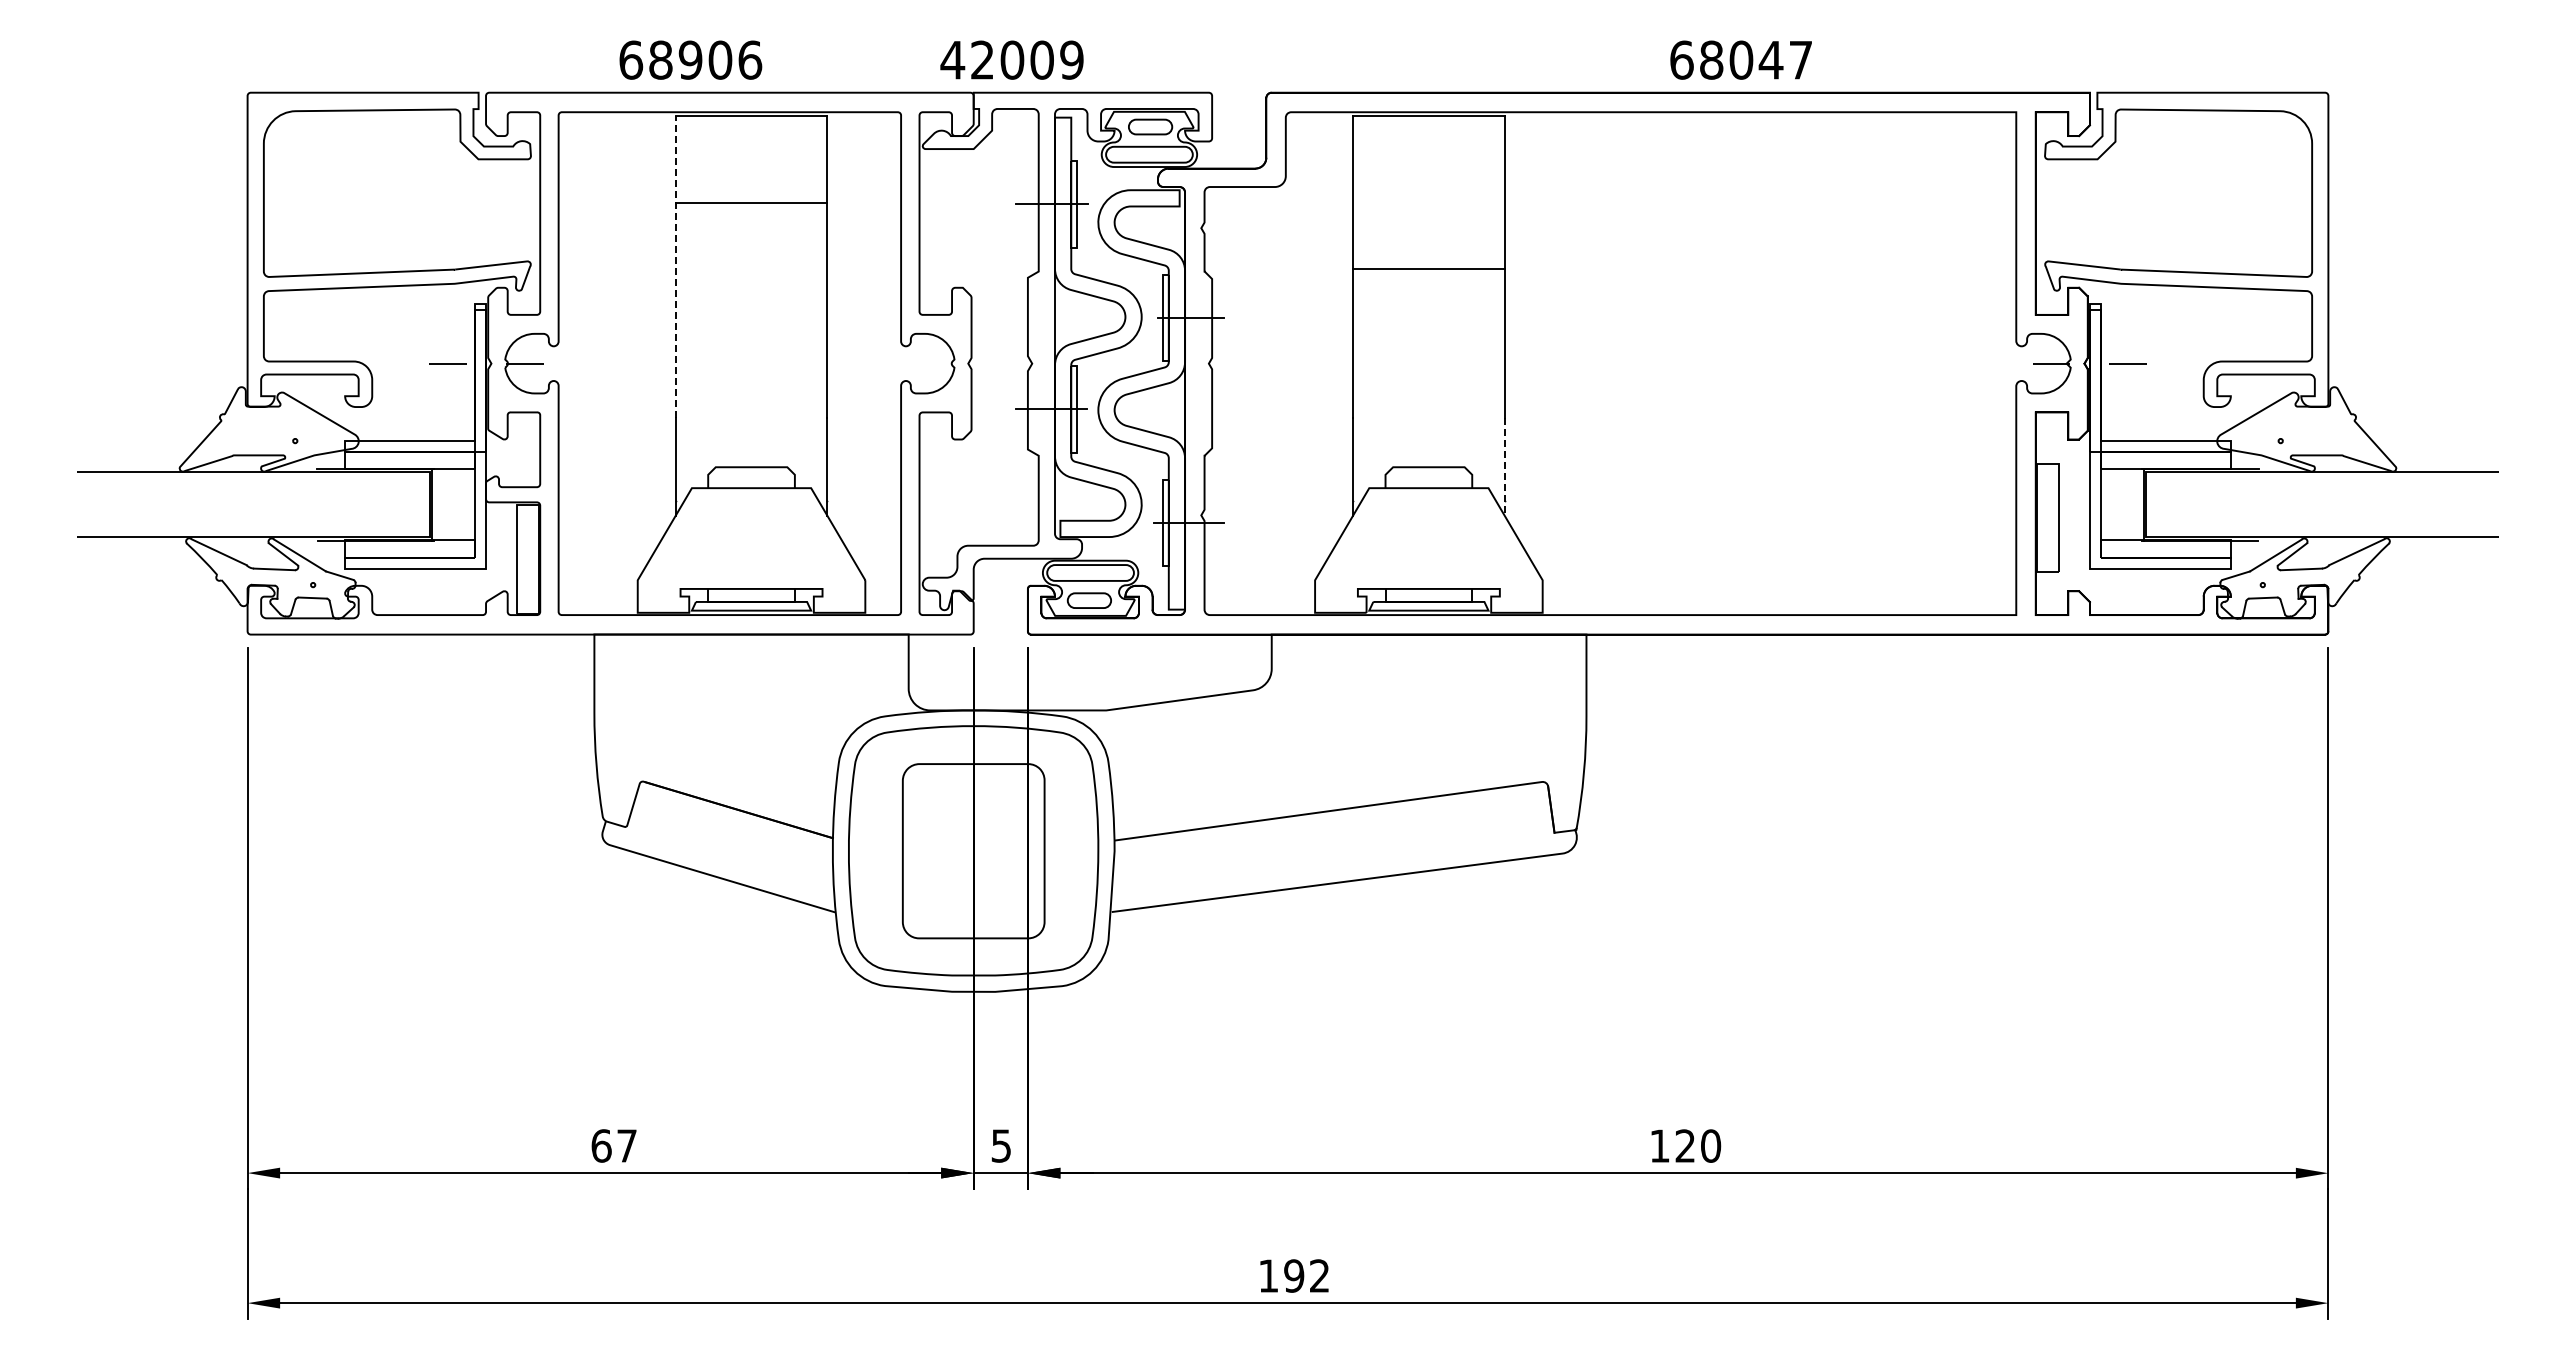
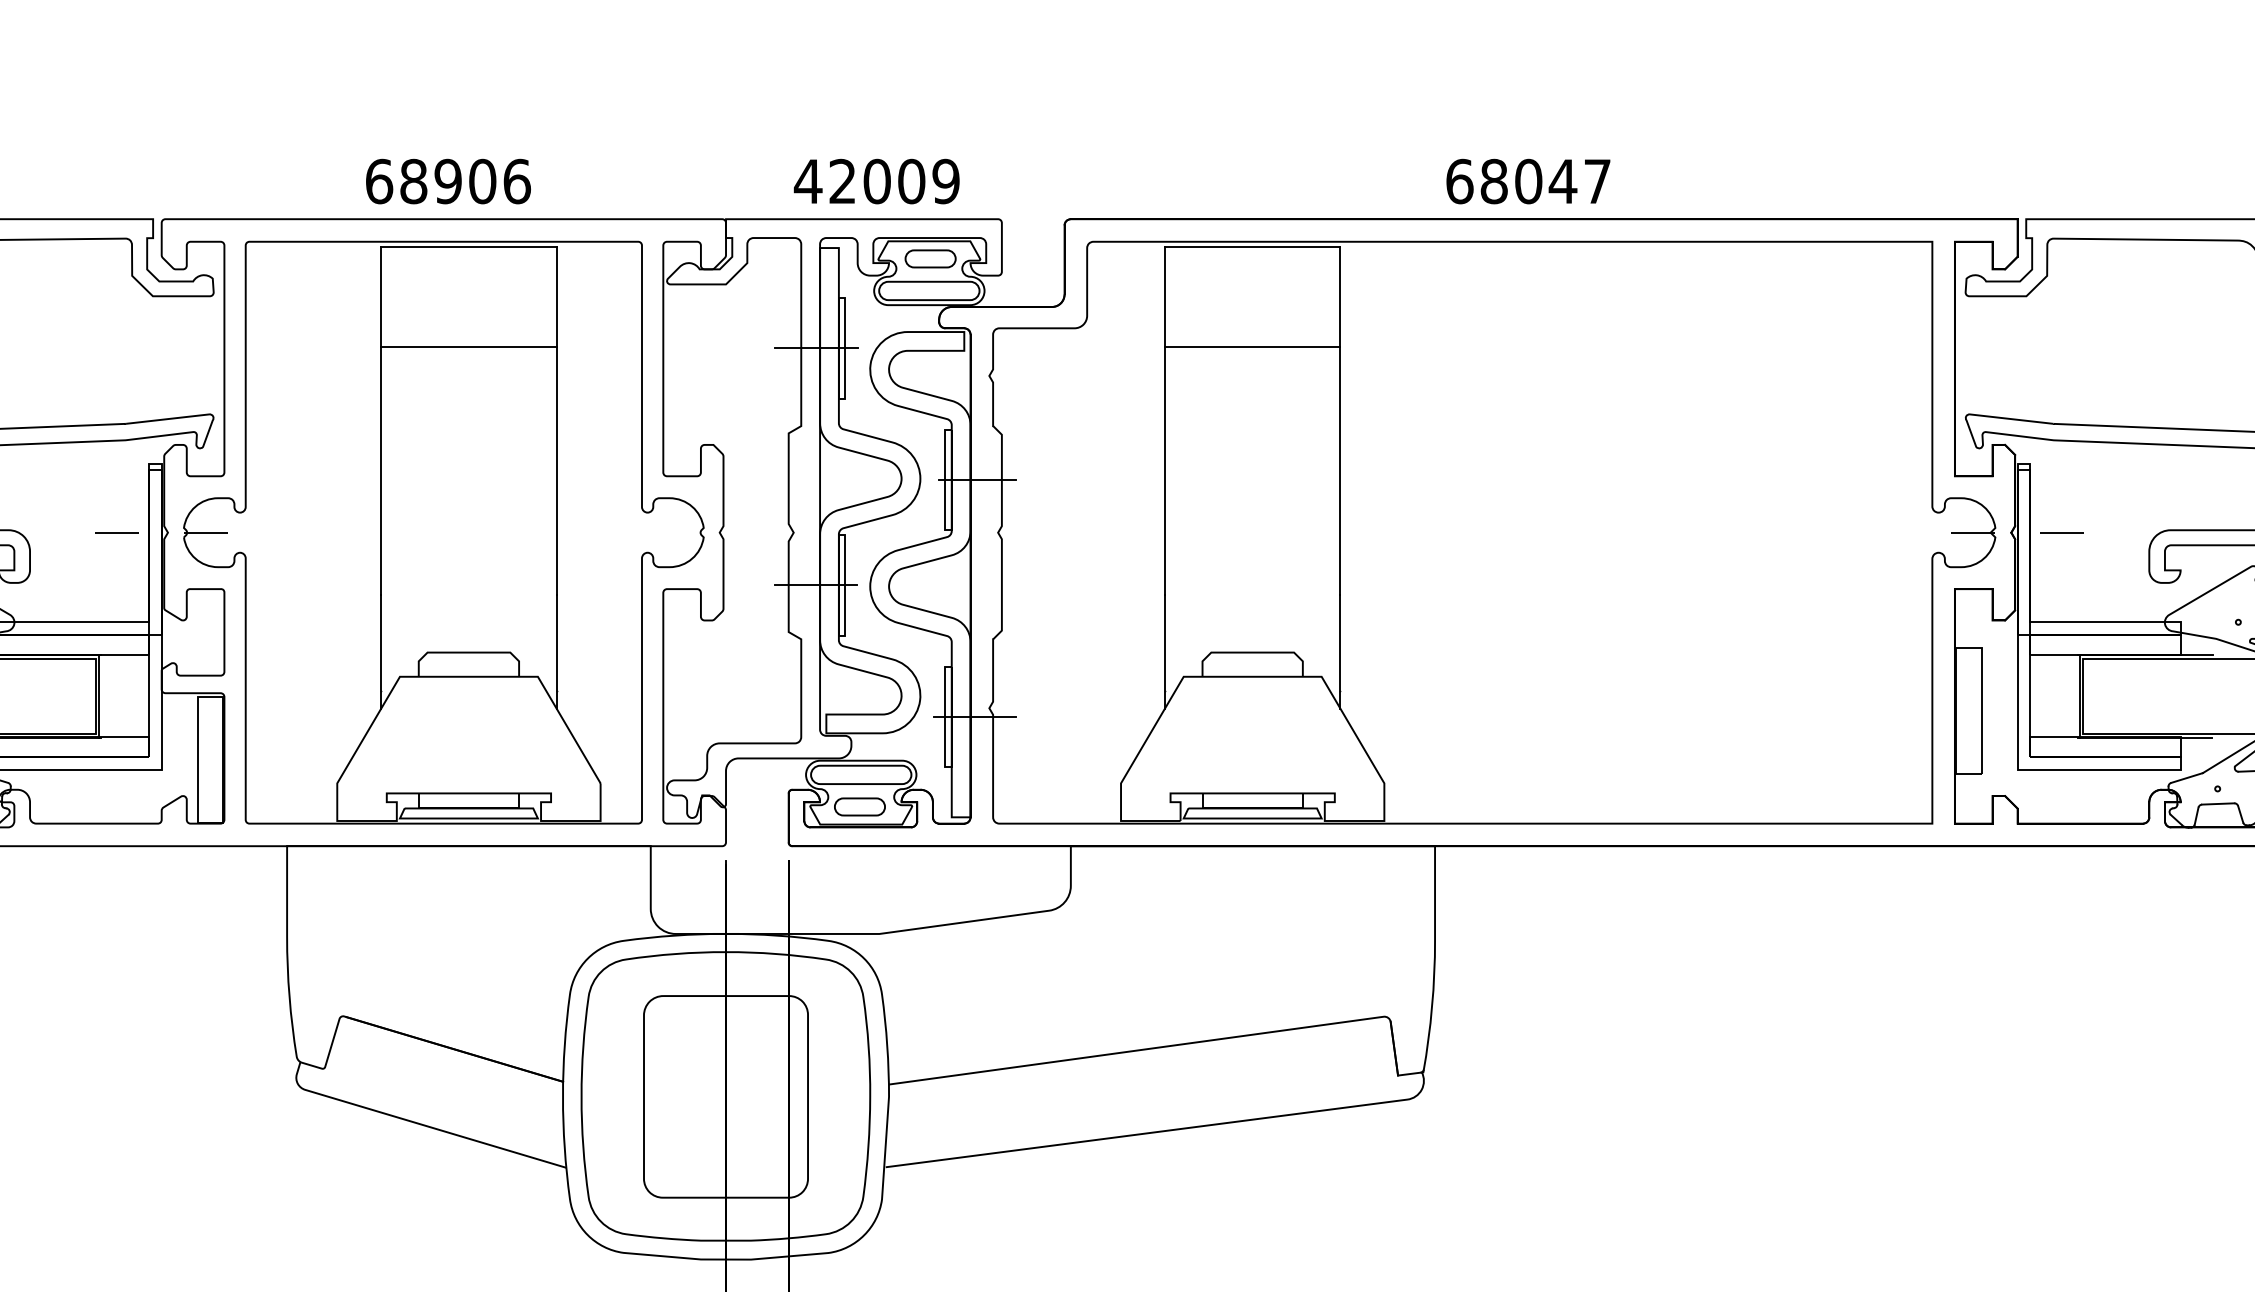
text: (690, 59) -> (448, 180), moved
text: (1011, 59) -> (876, 180), moved
text: (1740, 59) -> (1527, 180), moved
line: (675, 267) -> (380, 421), dashed -> solid
line: (1428, 269) -> (1252, 347), moved
line: (1504, 467) -> (1340, 652), dashed -> solid

